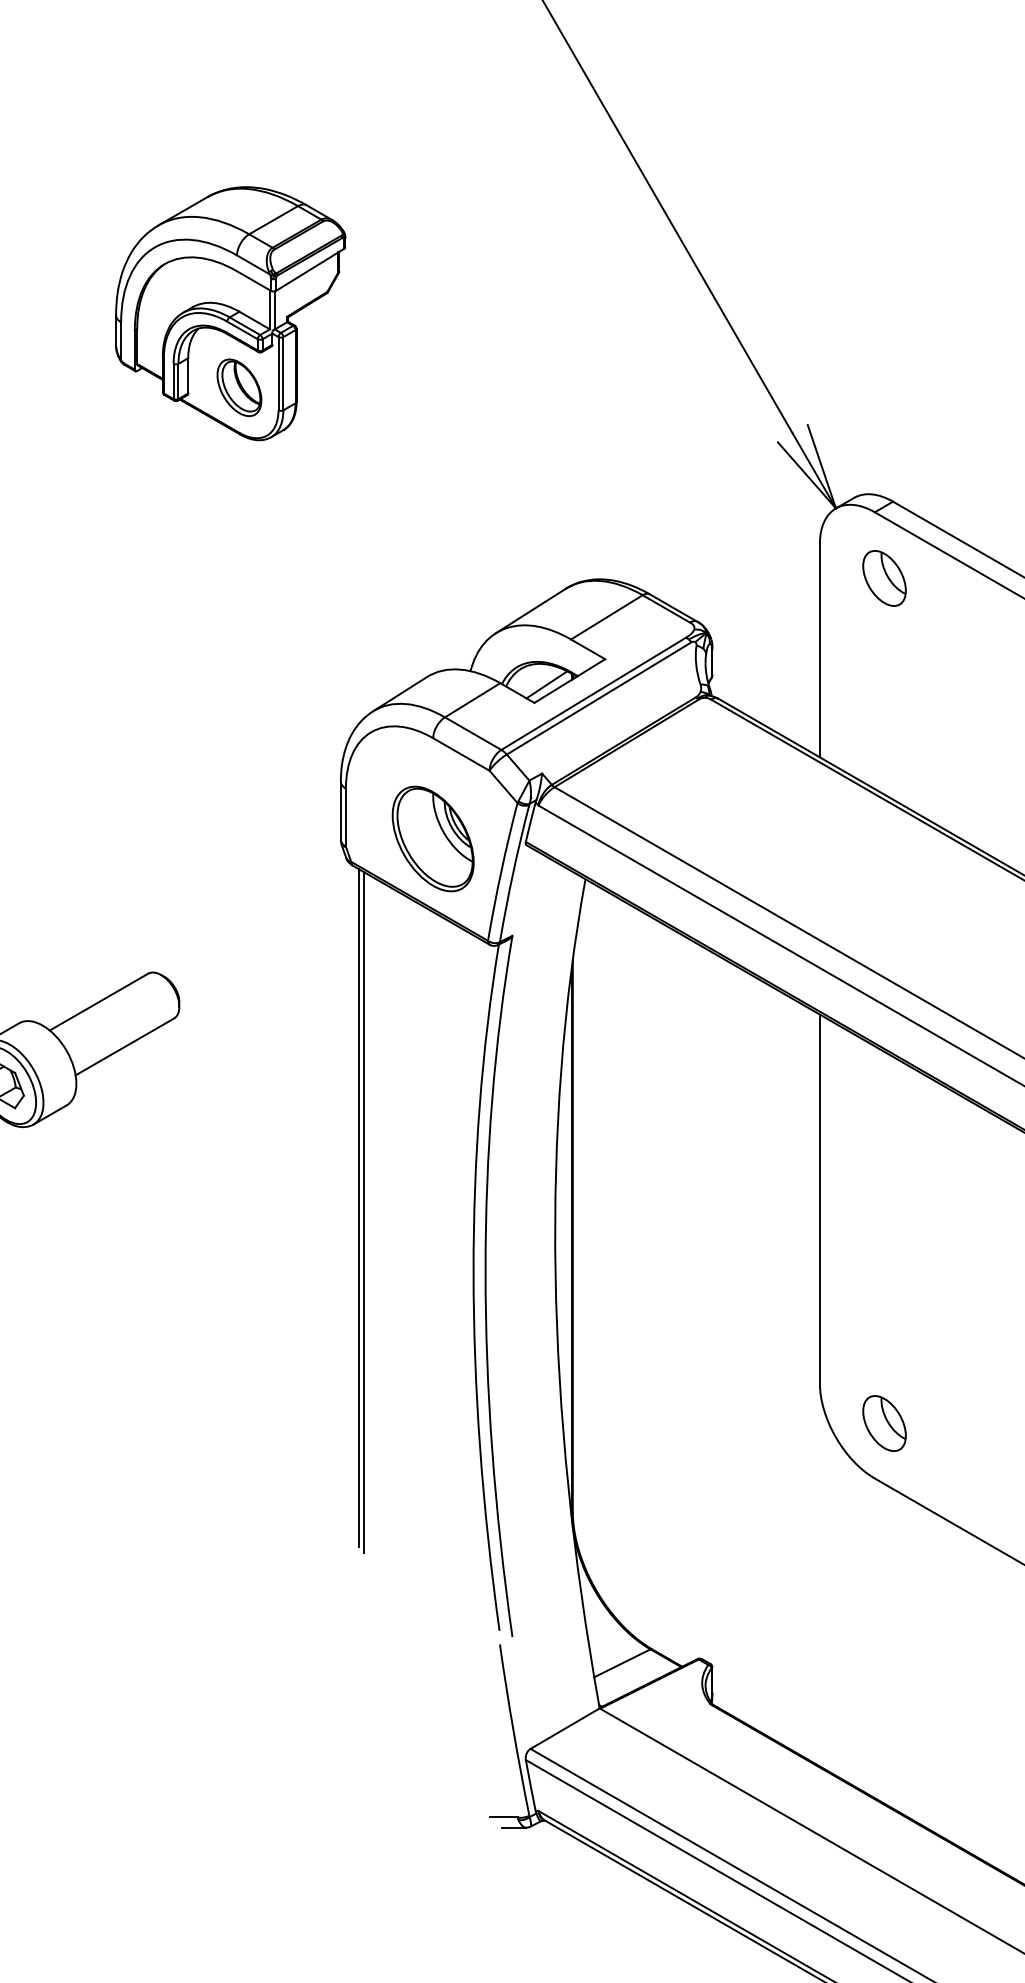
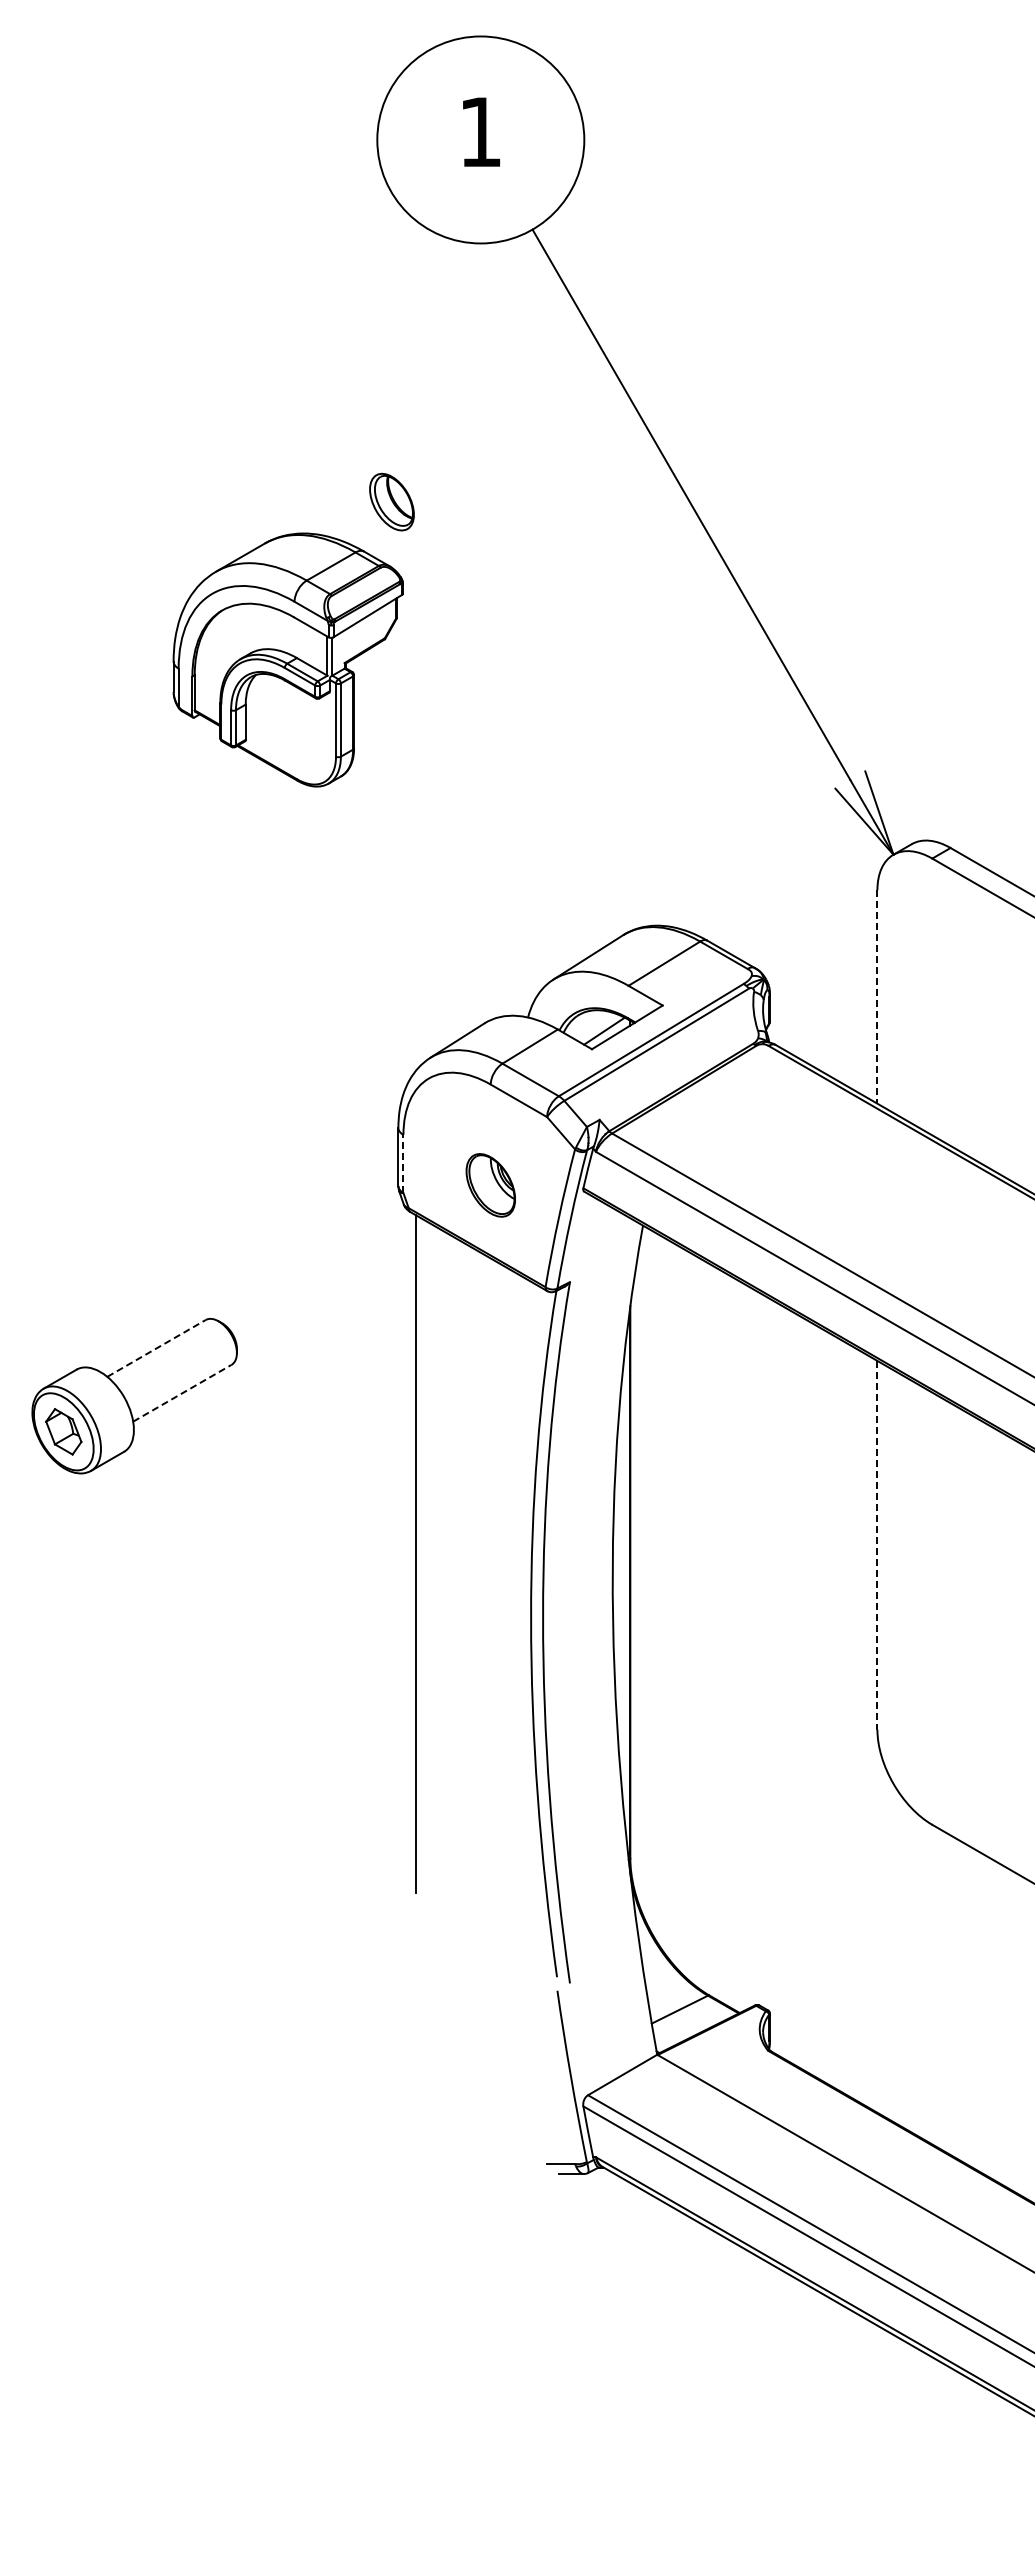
part: (238, 387) -> (391, 501), moved
part: (883, 578) -> (941, 924), removed
line: (819, 650) -> (877, 996), solid -> dashed
line: (345, 817) -> (403, 1163), solid -> dashed
part: (432, 839) -> (490, 1185), size x0.6
line: (98, 1002) -> (156, 1348), solid -> dashed
line: (124, 1047) -> (182, 1393), solid -> dashed
line: (819, 1199) -> (877, 1545), solid -> dashed
line: (363, 1212) -> (421, 1558), removed
part: (883, 1423) -> (941, 1769), removed

